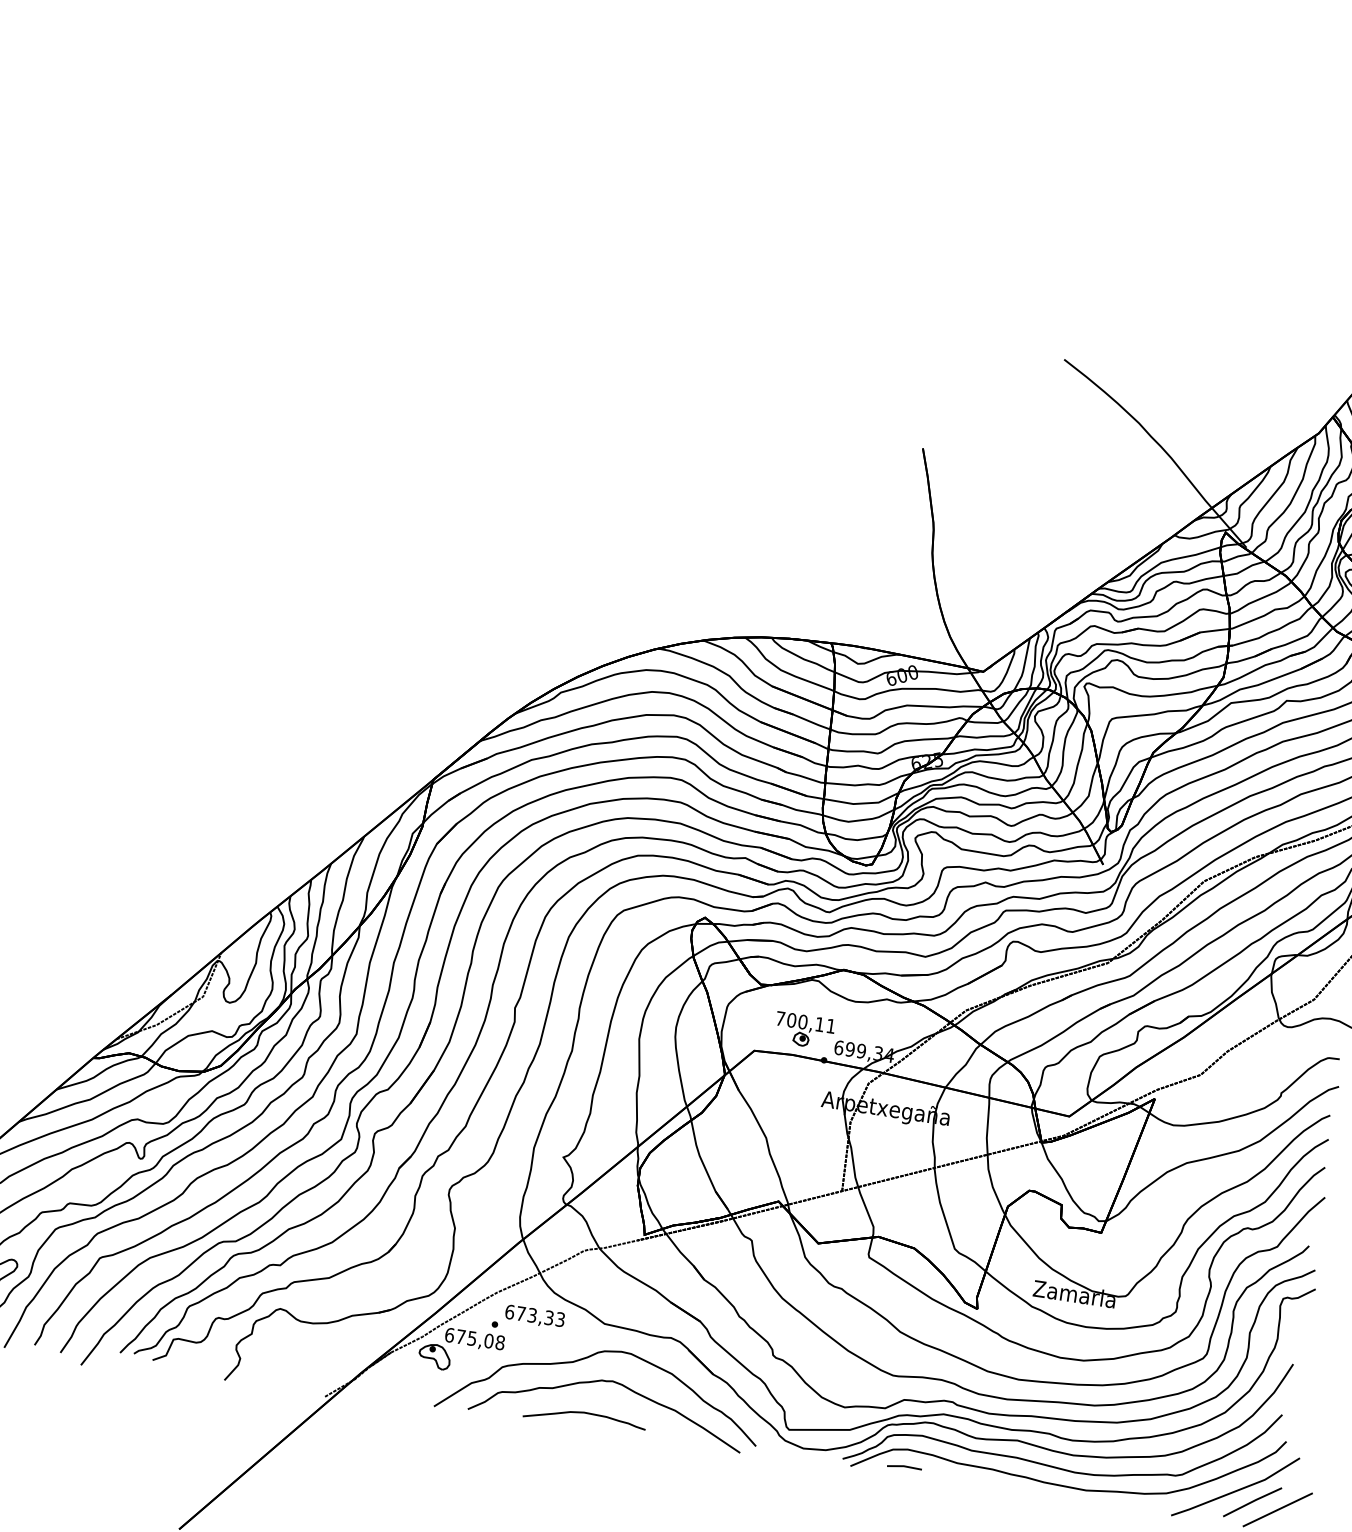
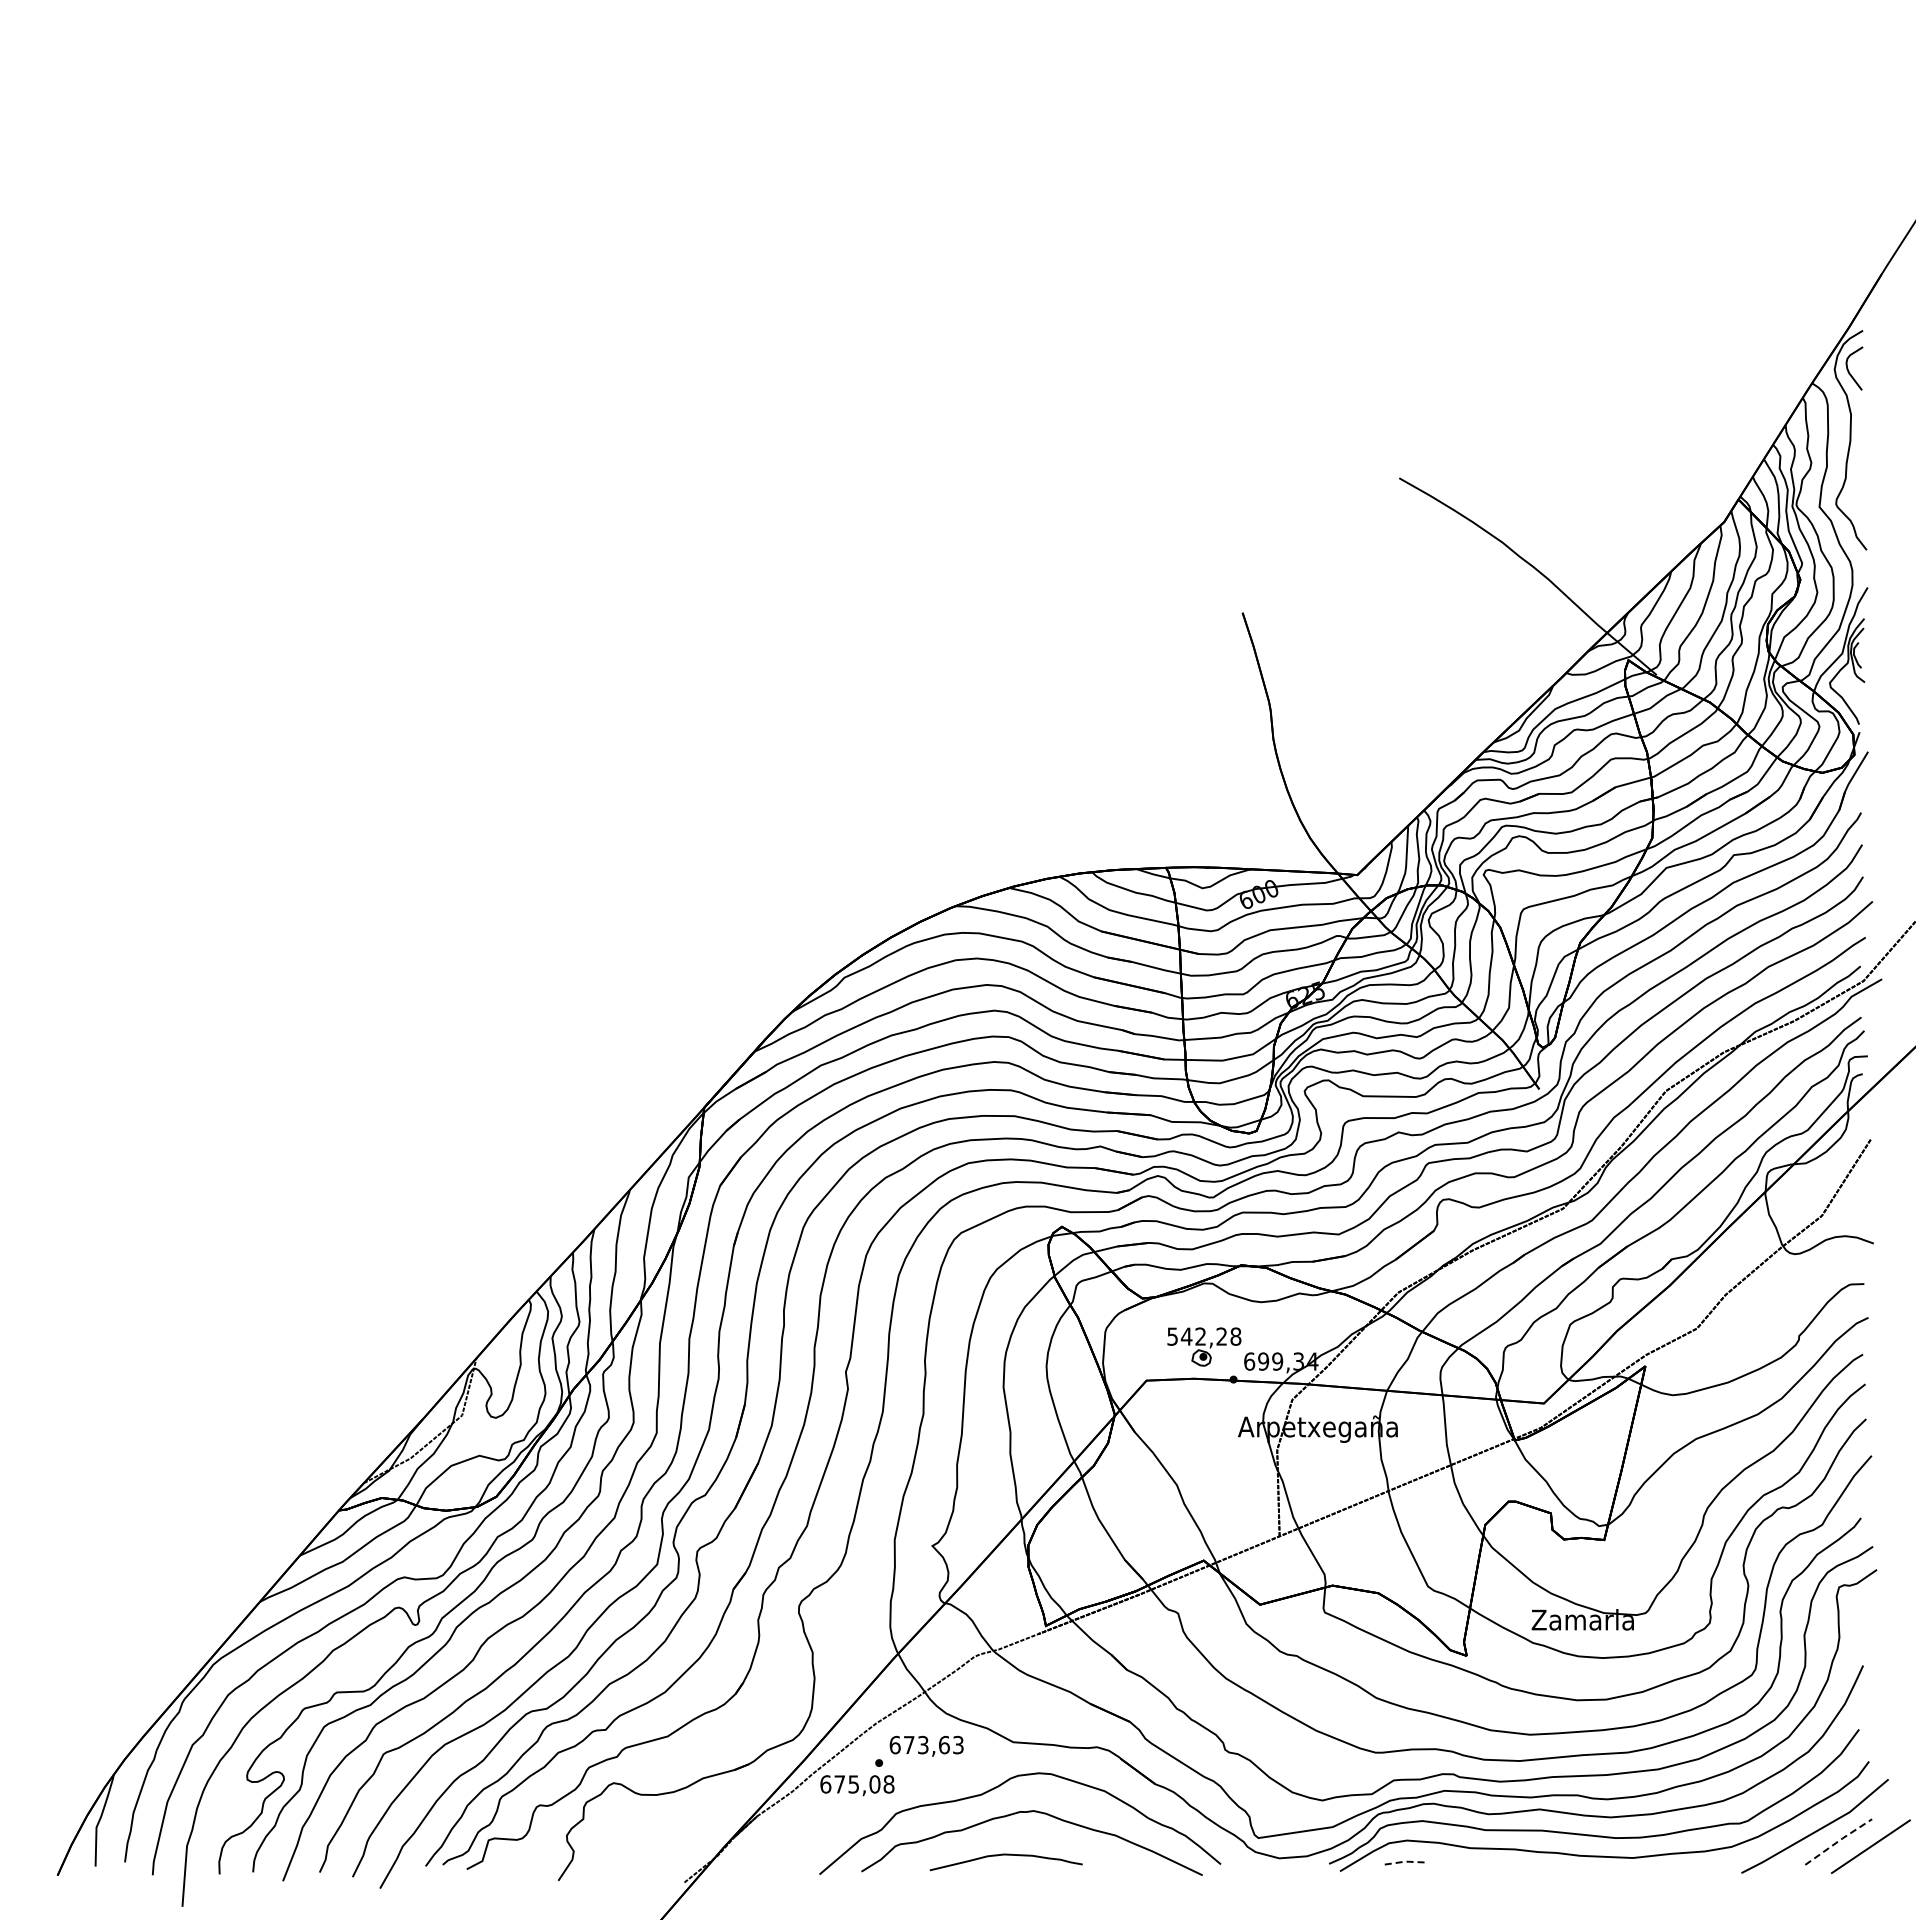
text: (805, 1022) -> (1204, 1336), 700,11 -> 542,28
text: (549, 1317) -> (944, 1744), 673,33 -> 673,63
part: (434, 1355) -> (811, 1812), removed
line: (904, 1466) -> (1406, 1861), solid -> dashed
line: (1253, 1501) -> (1839, 1840), solid -> dashed

